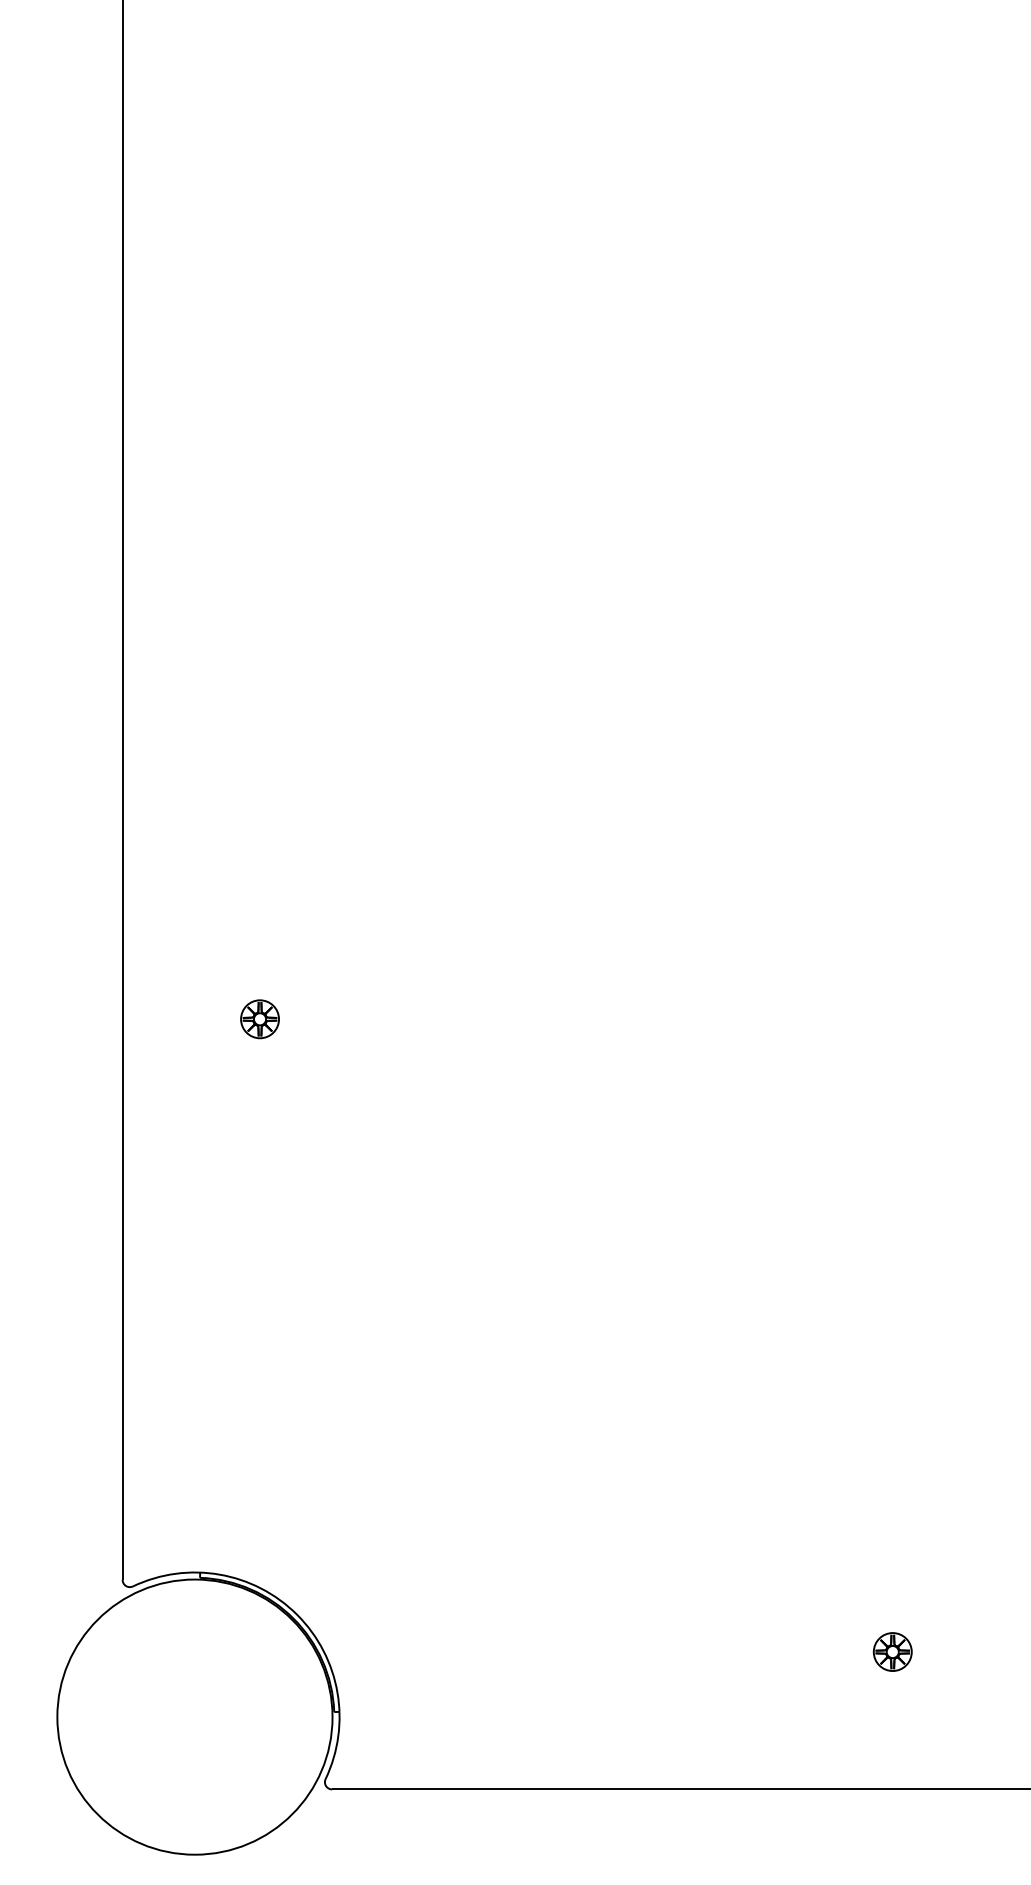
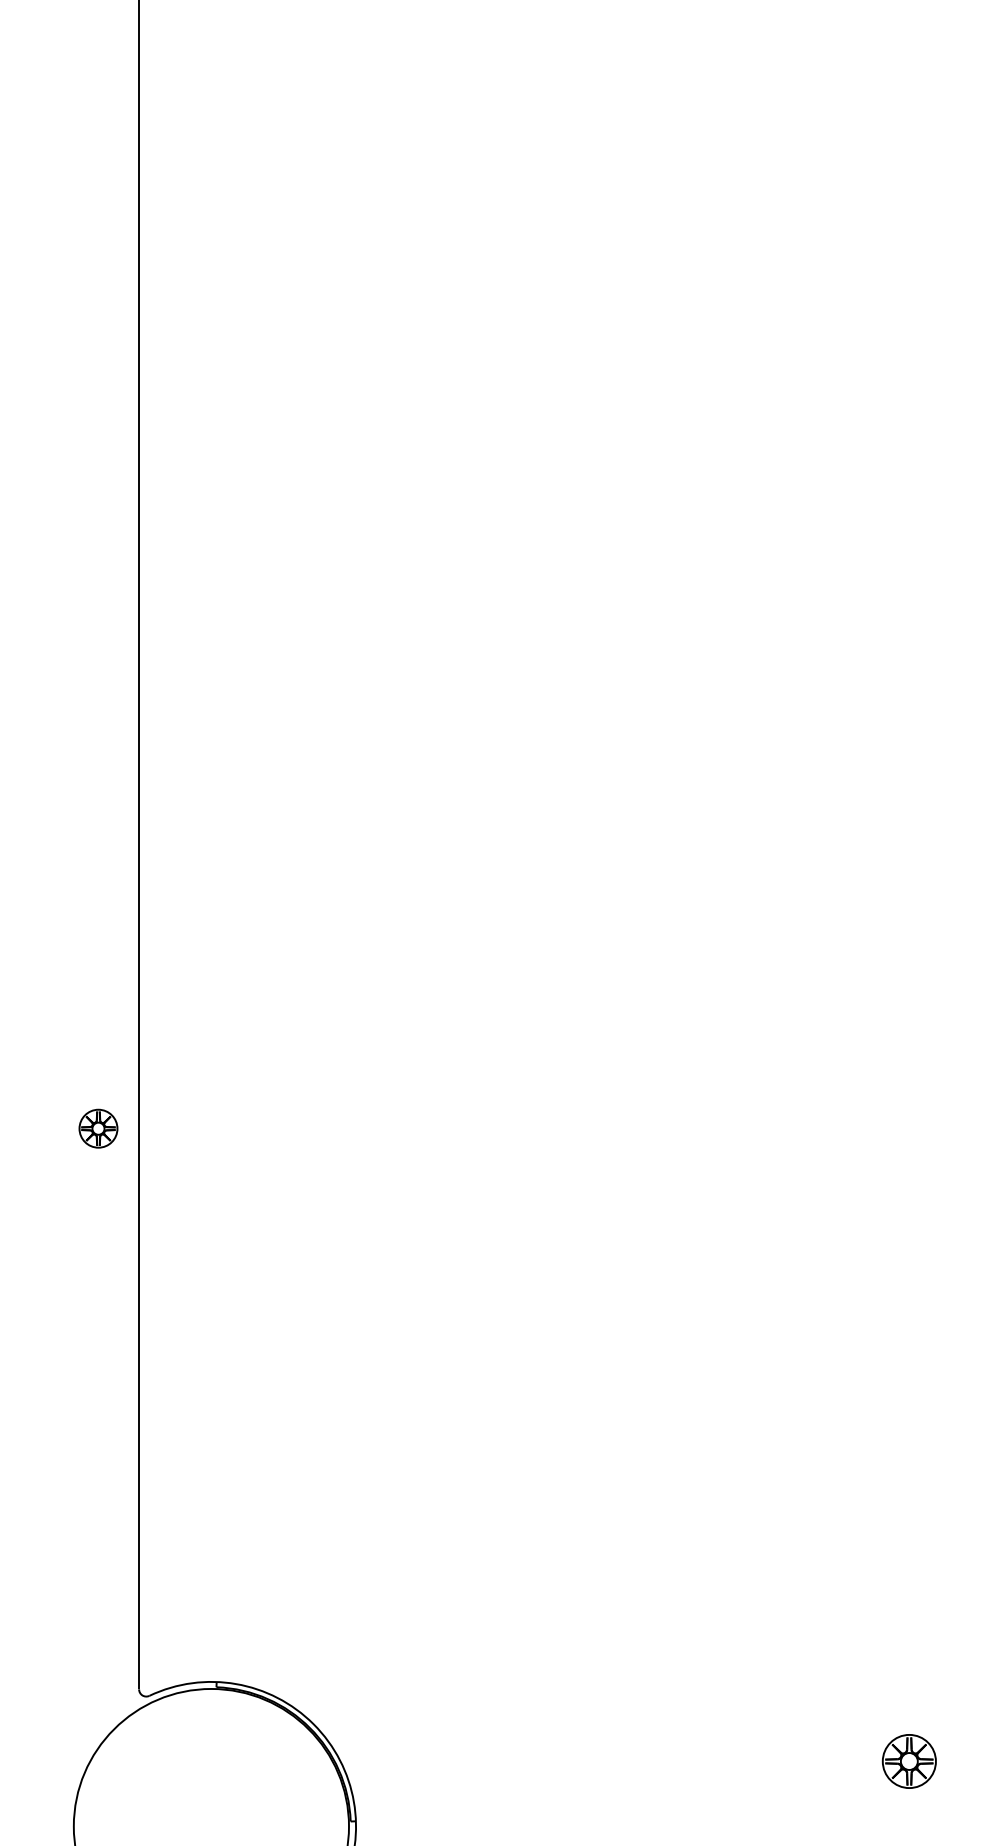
part: (259, 1019) -> (97, 1128), moved
part: (892, 1651) -> (908, 1760), size x1.4

